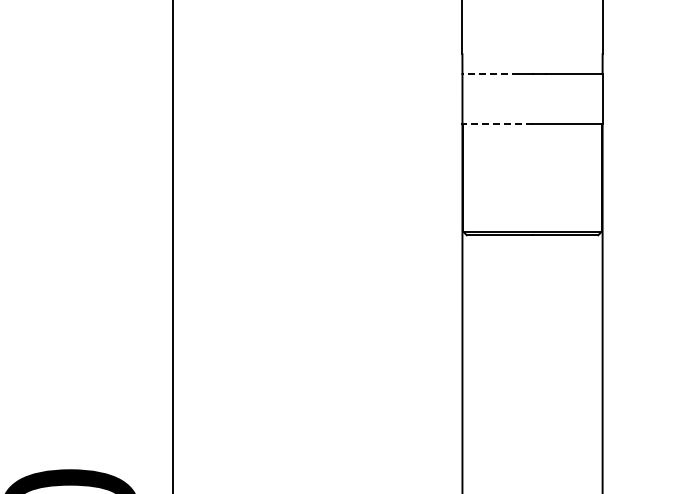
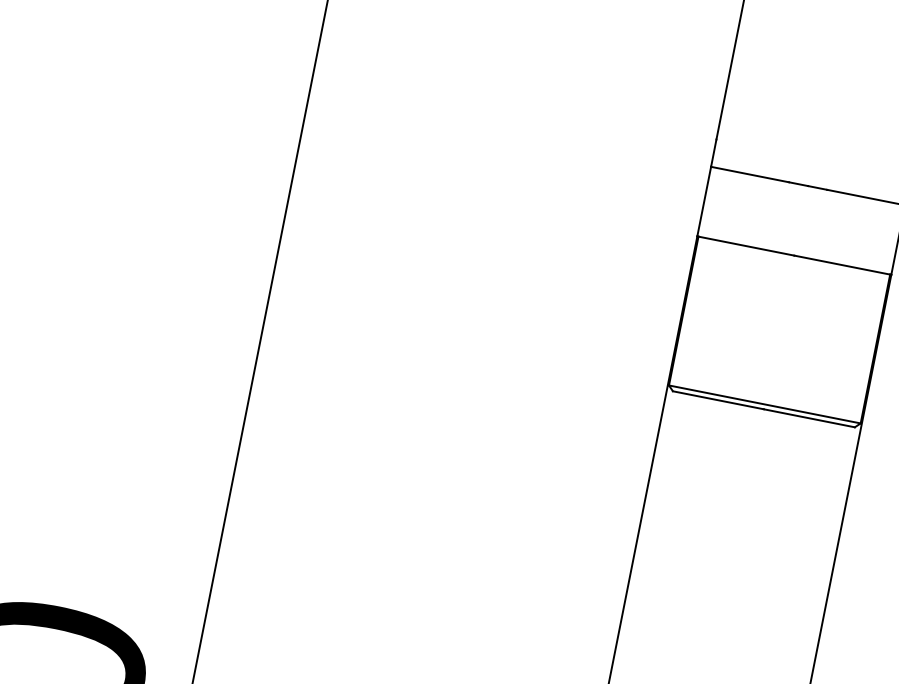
line: (490, 74) -> (749, 175), dashed -> solid
line: (497, 124) -> (745, 246), dashed -> solid

